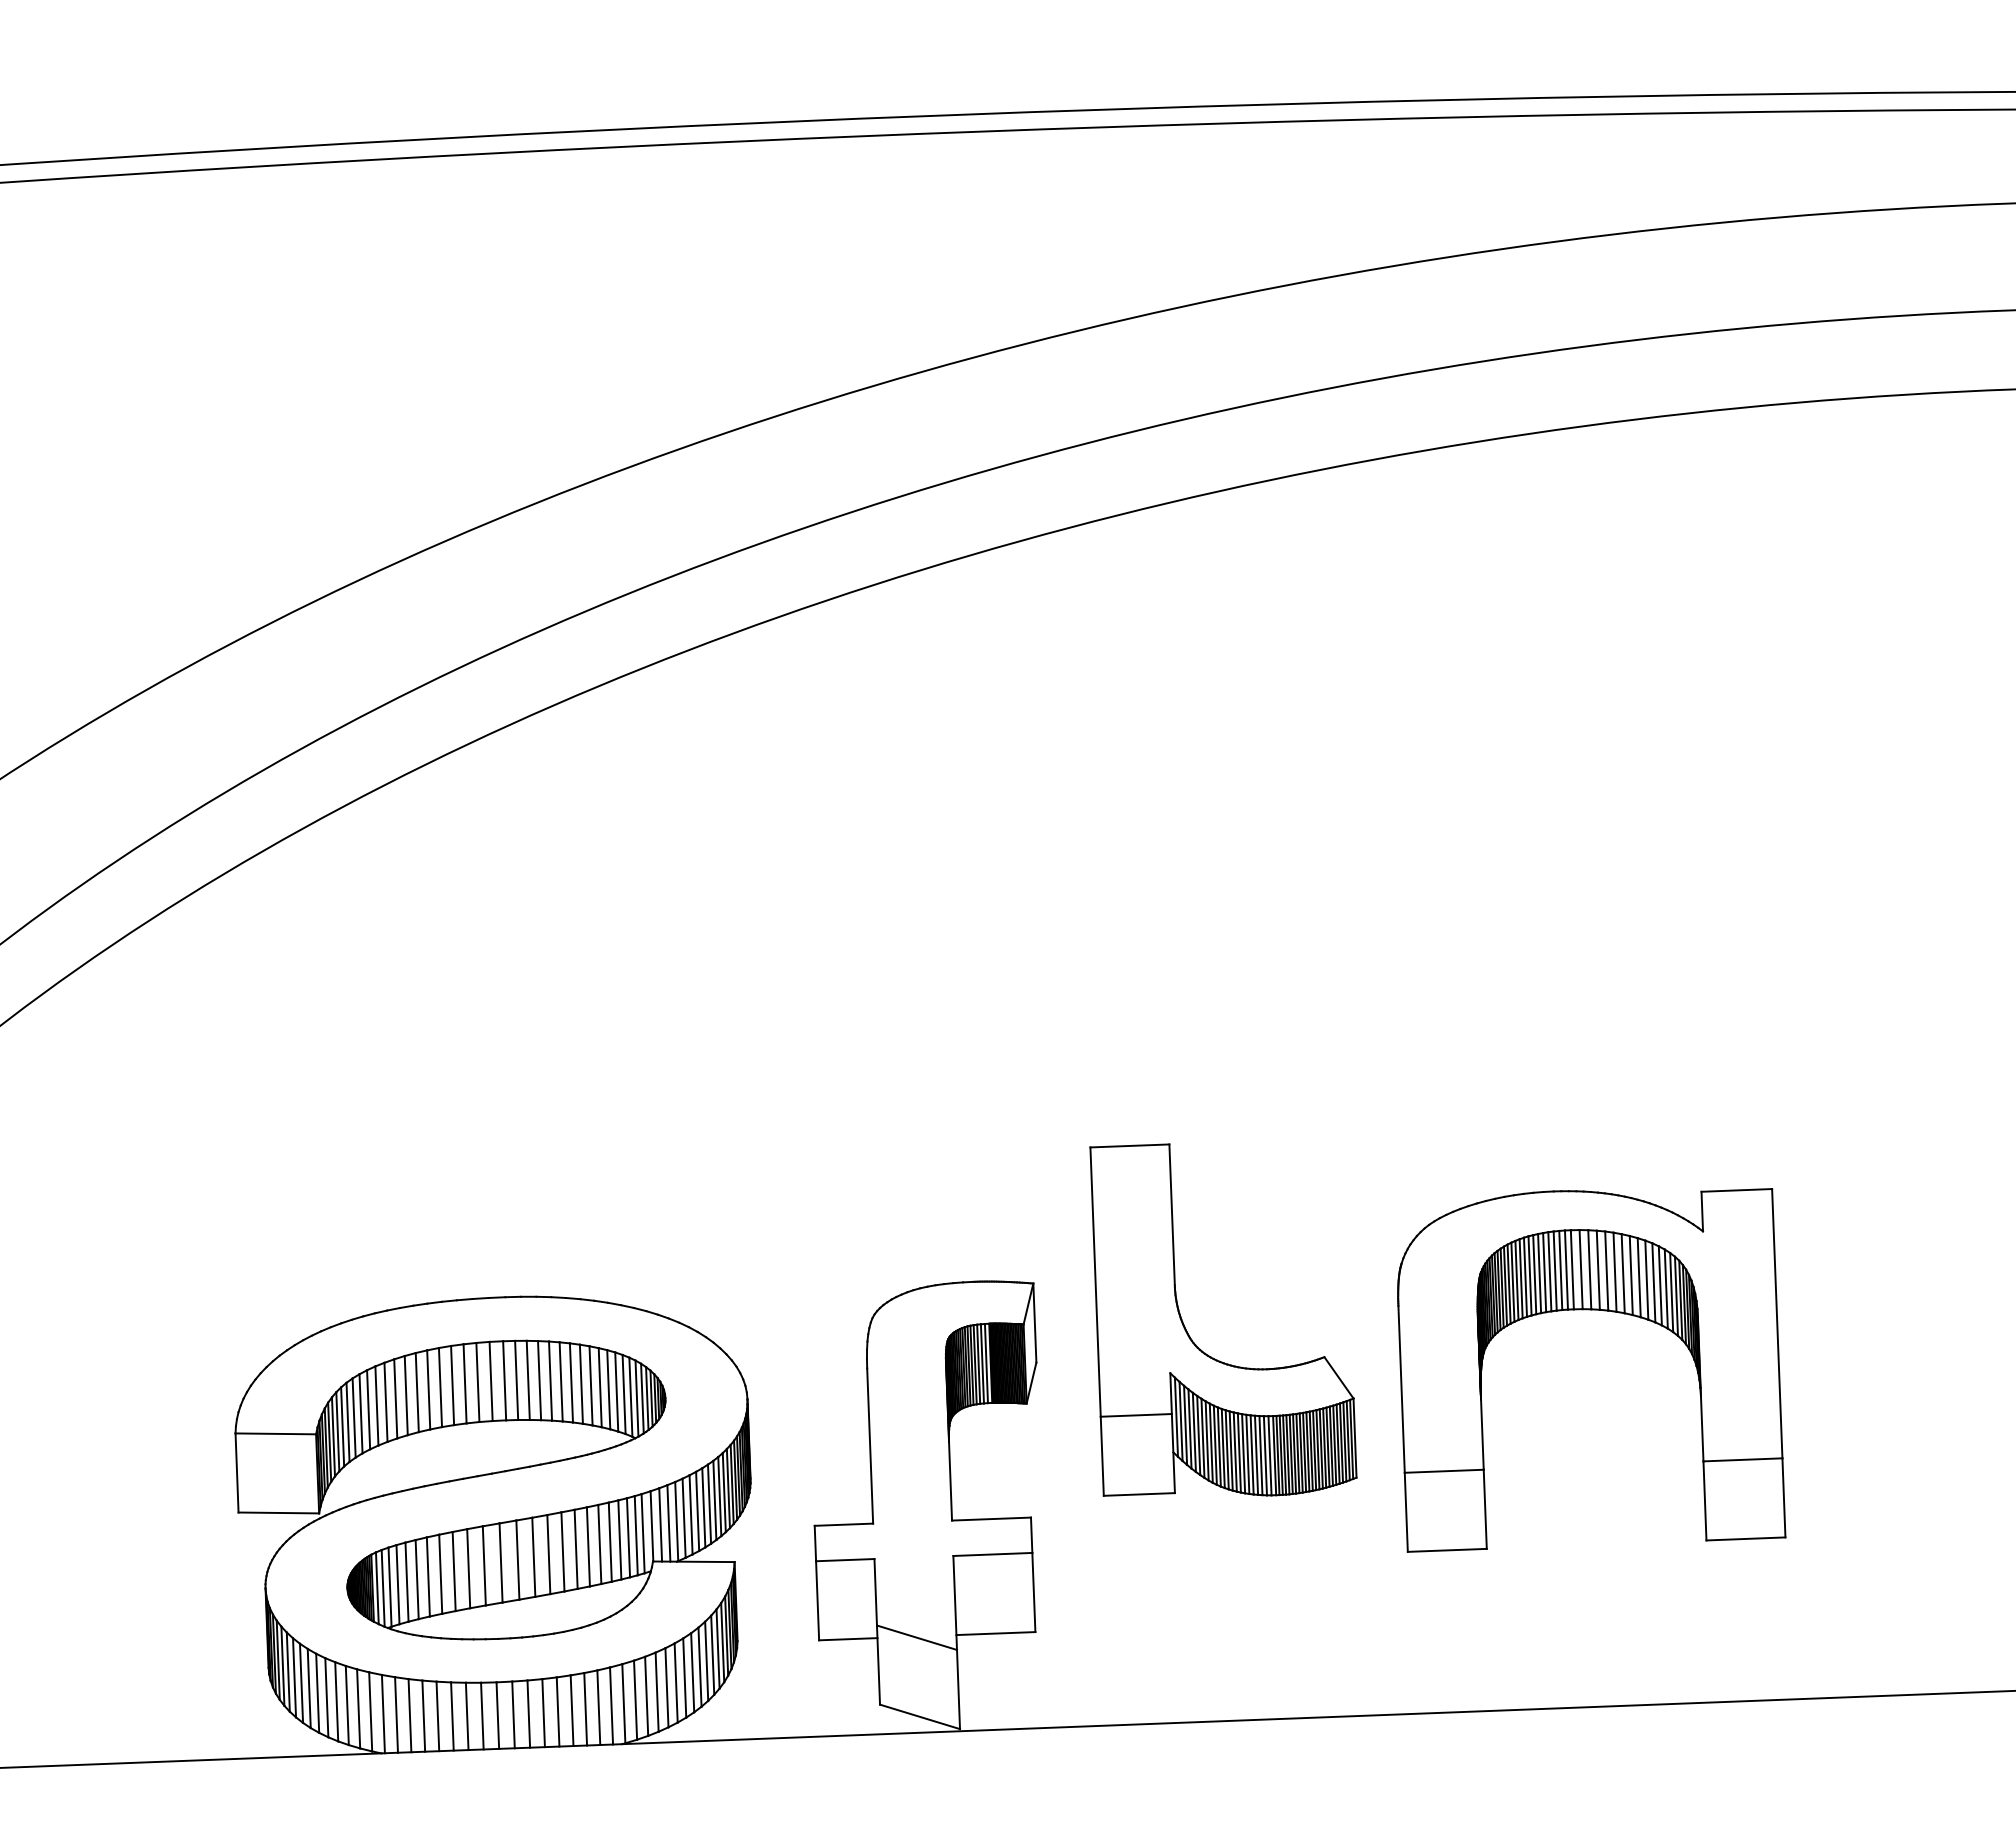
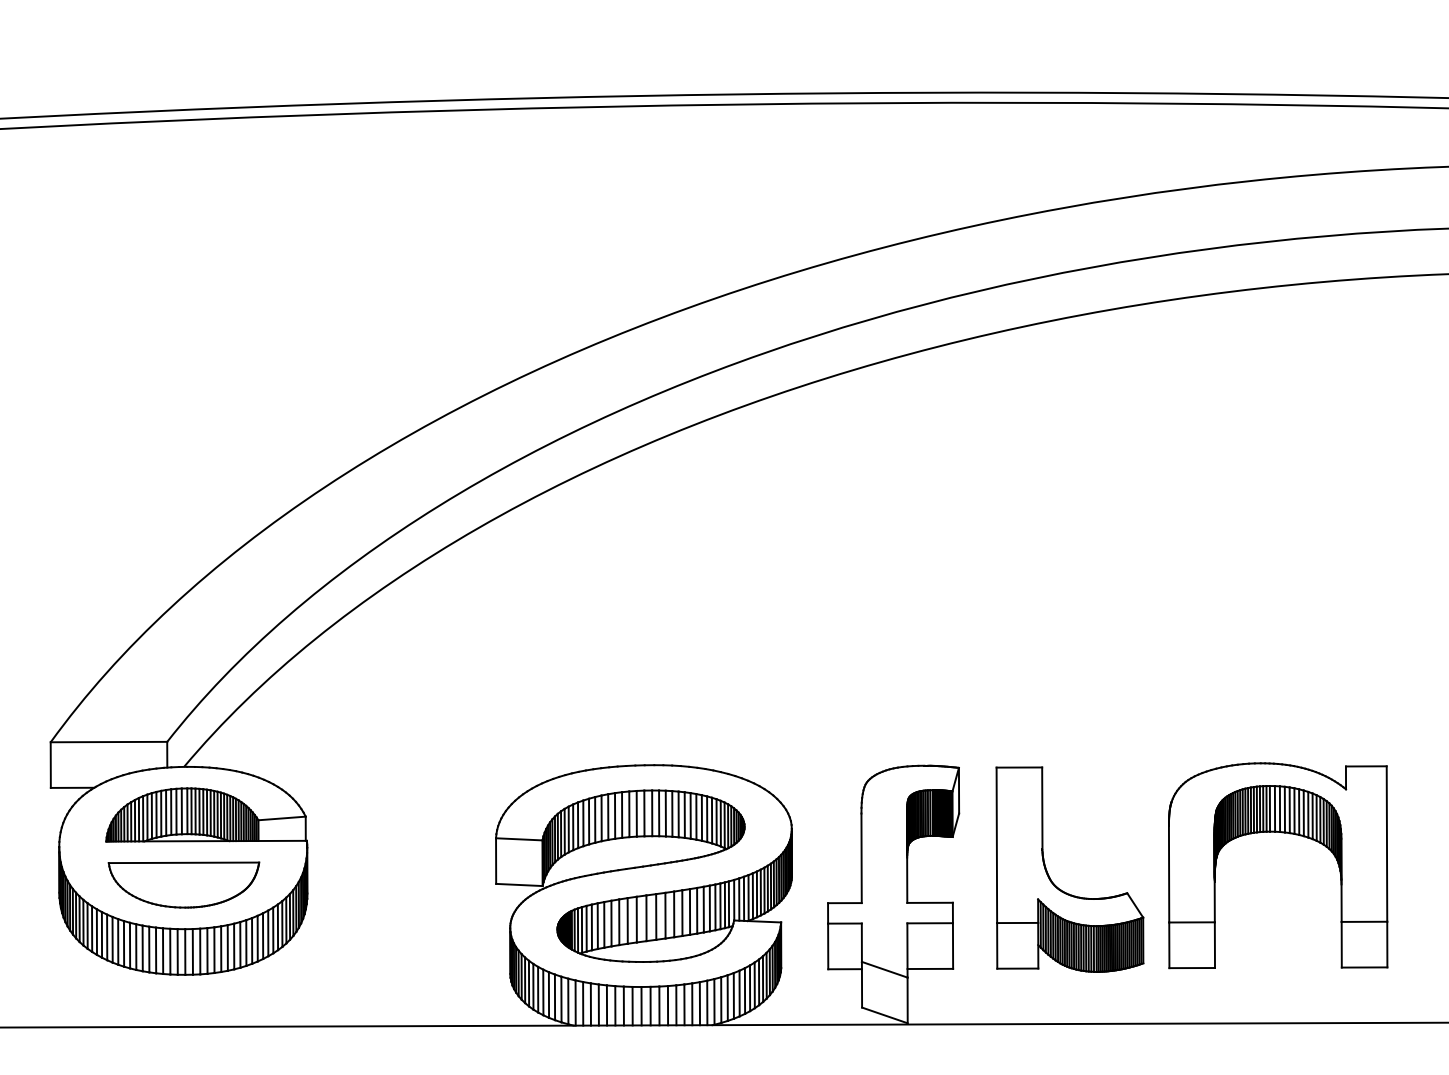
part: (1595, 1311) -> (1282, 833), moved
part: (1197, 1344) -> (1054, 883), moved

